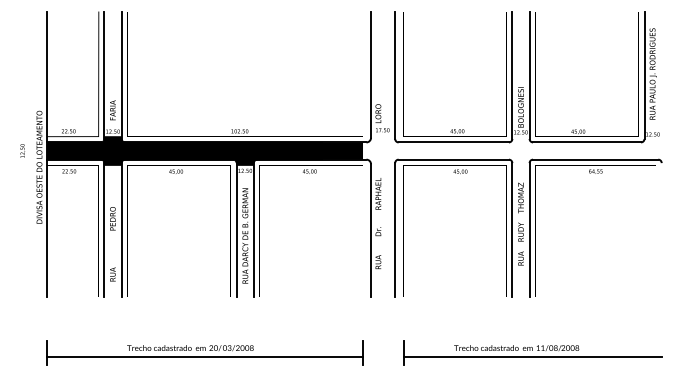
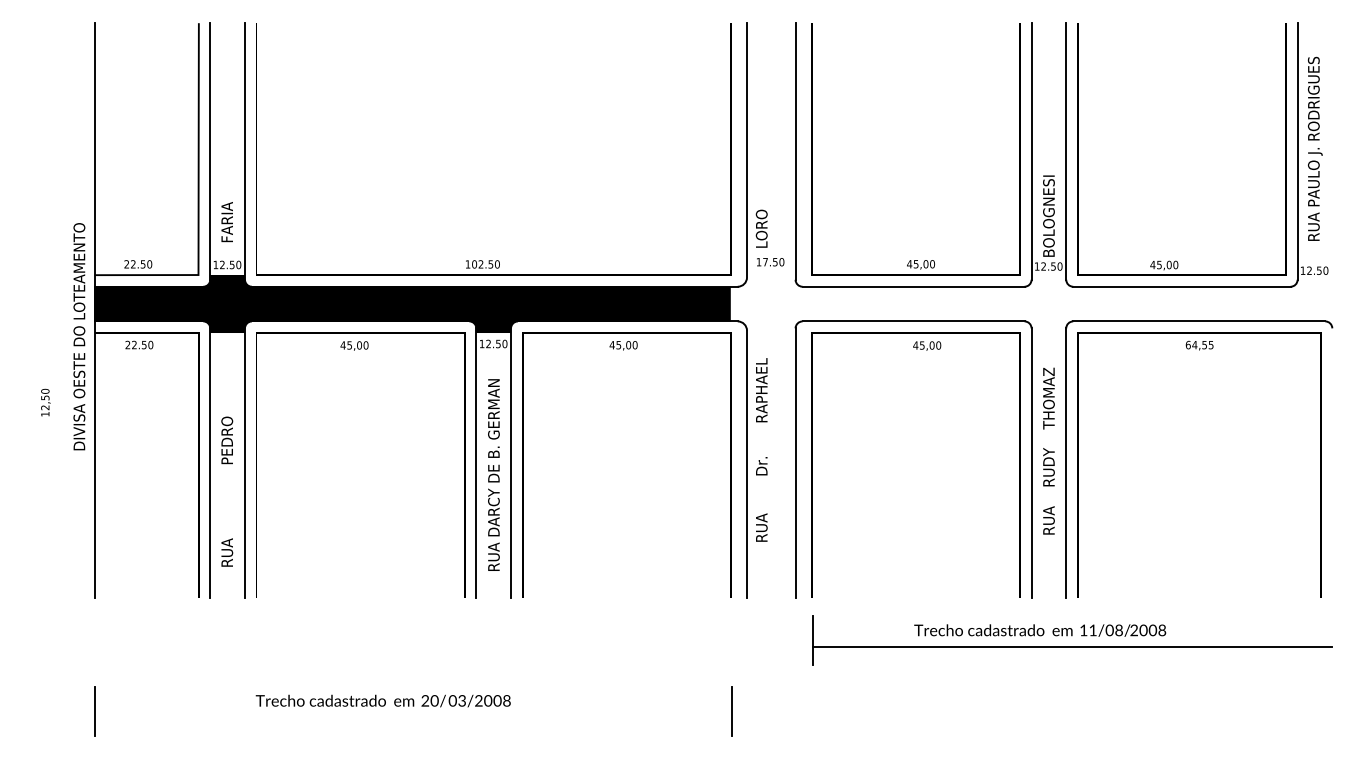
text: (22, 150) -> (45, 401), moved
part: (532, 352) -> (1072, 639), moved
line: (205, 356) -> (413, 717), removed

